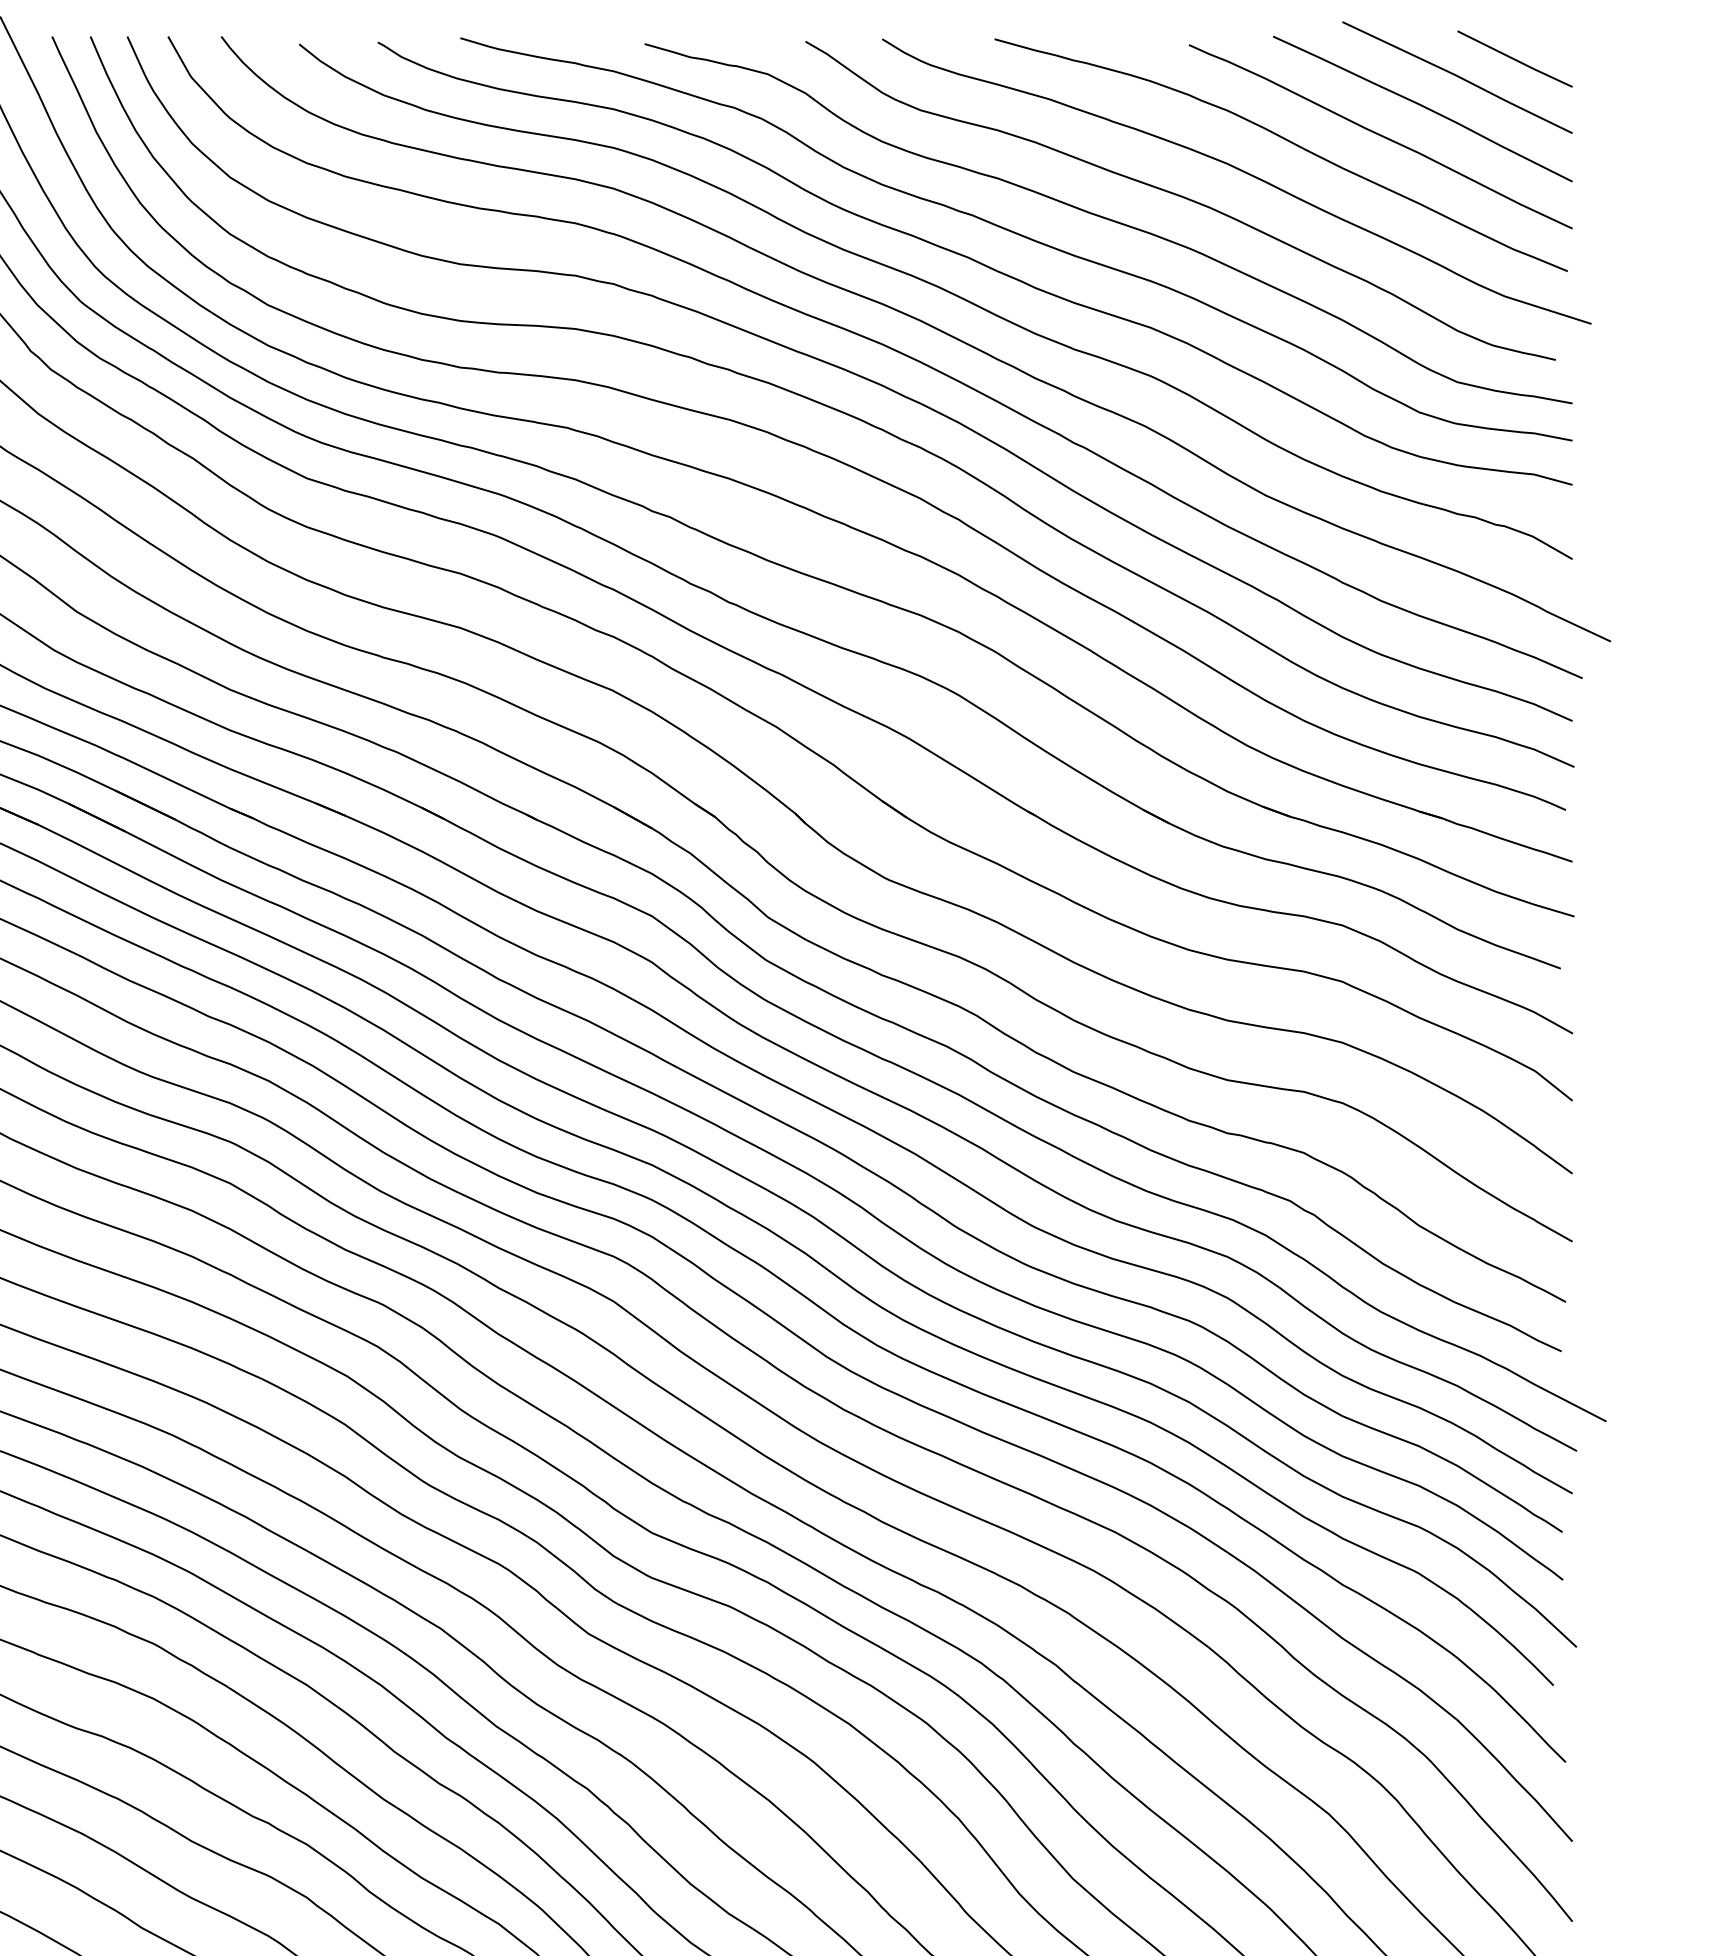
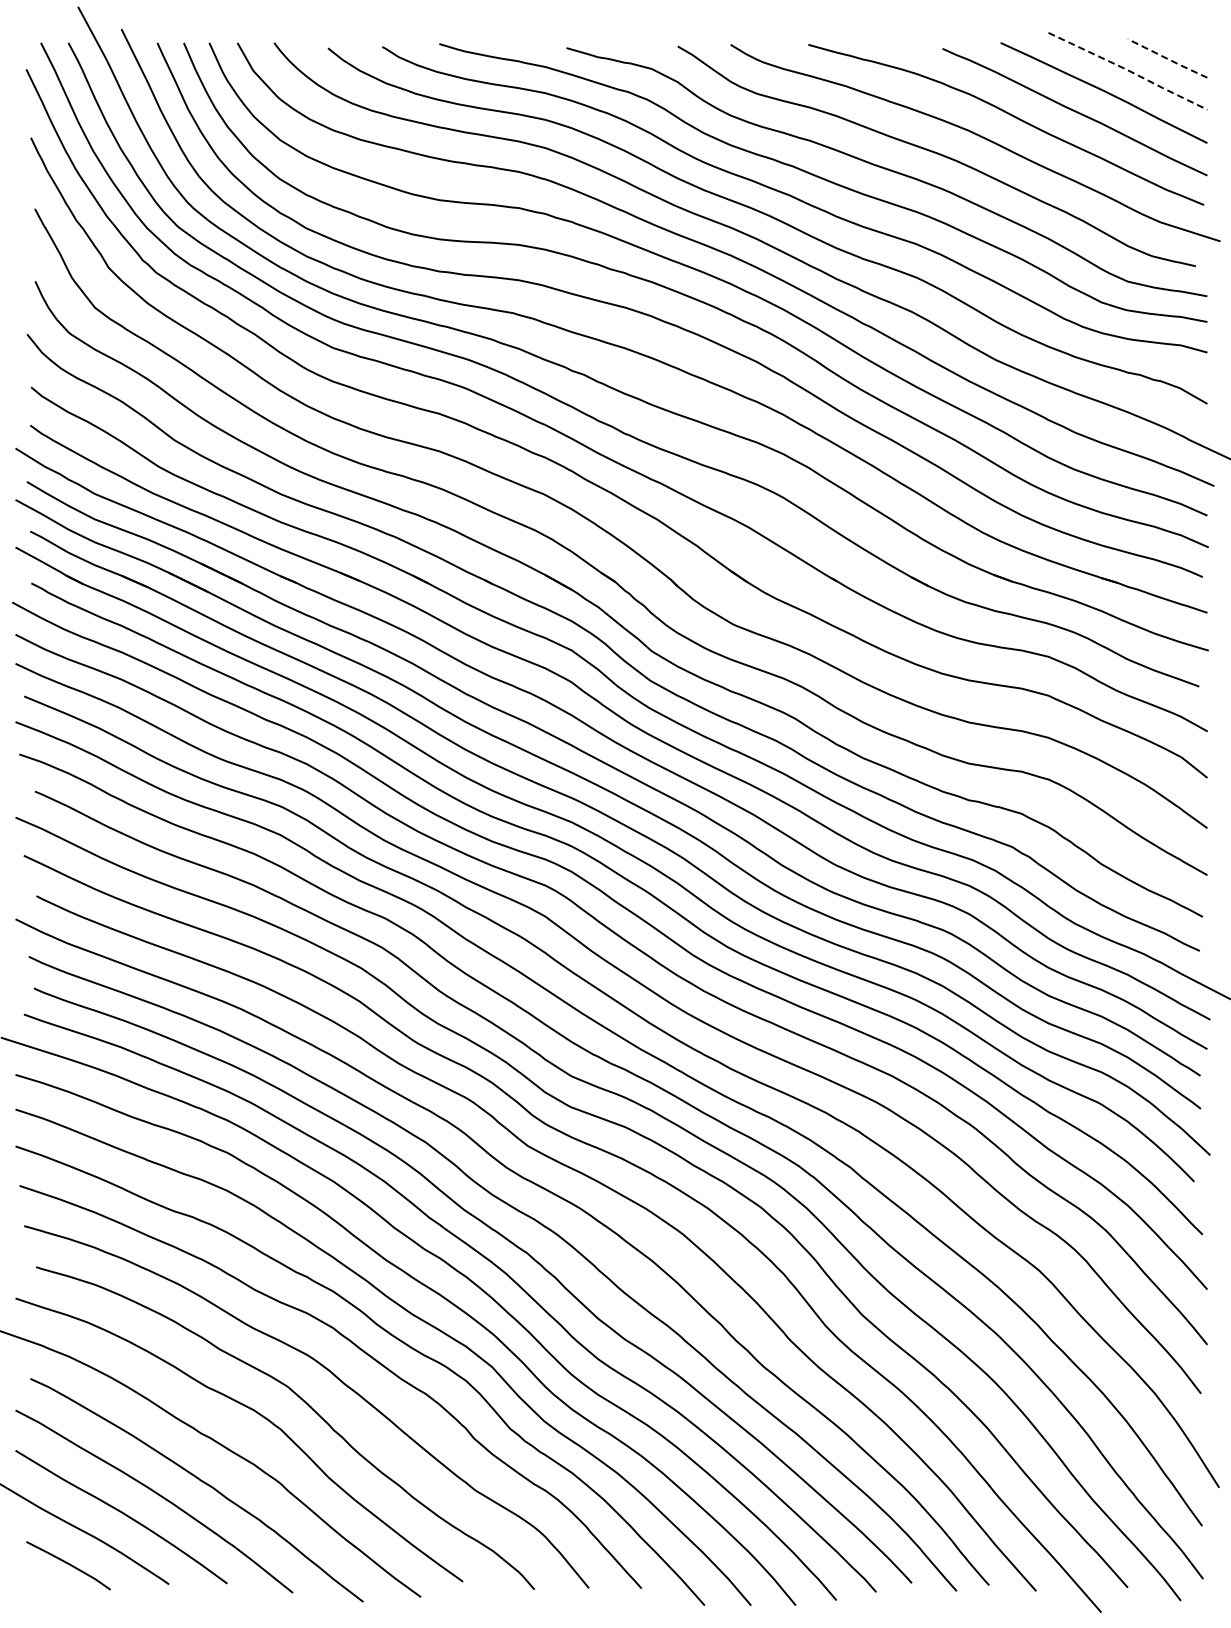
line: (1514, 59) -> (1167, 58), solid -> dashed
line: (1458, 76) -> (1128, 70), solid -> dashed

